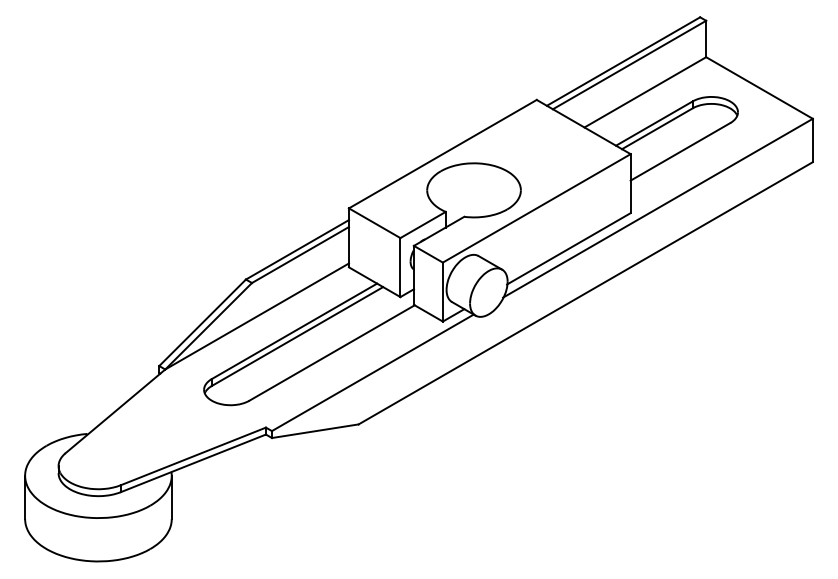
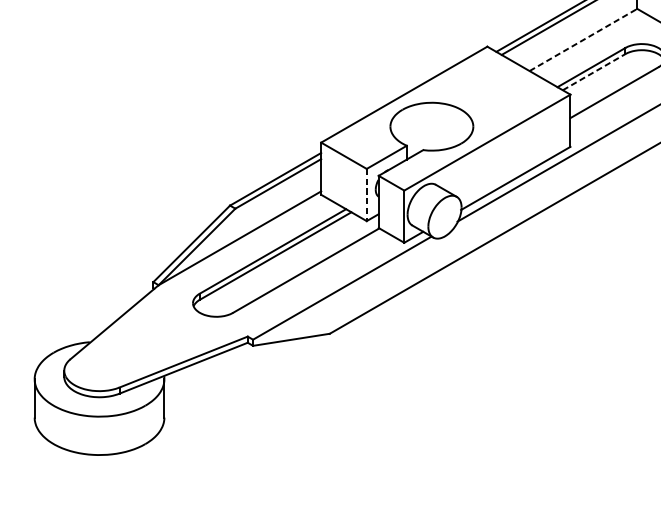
line: (645, 92) -> (583, 40), solid -> dashed
line: (657, 128) -> (594, 71), solid -> dashed
line: (400, 268) -> (366, 195), solid -> dashed

